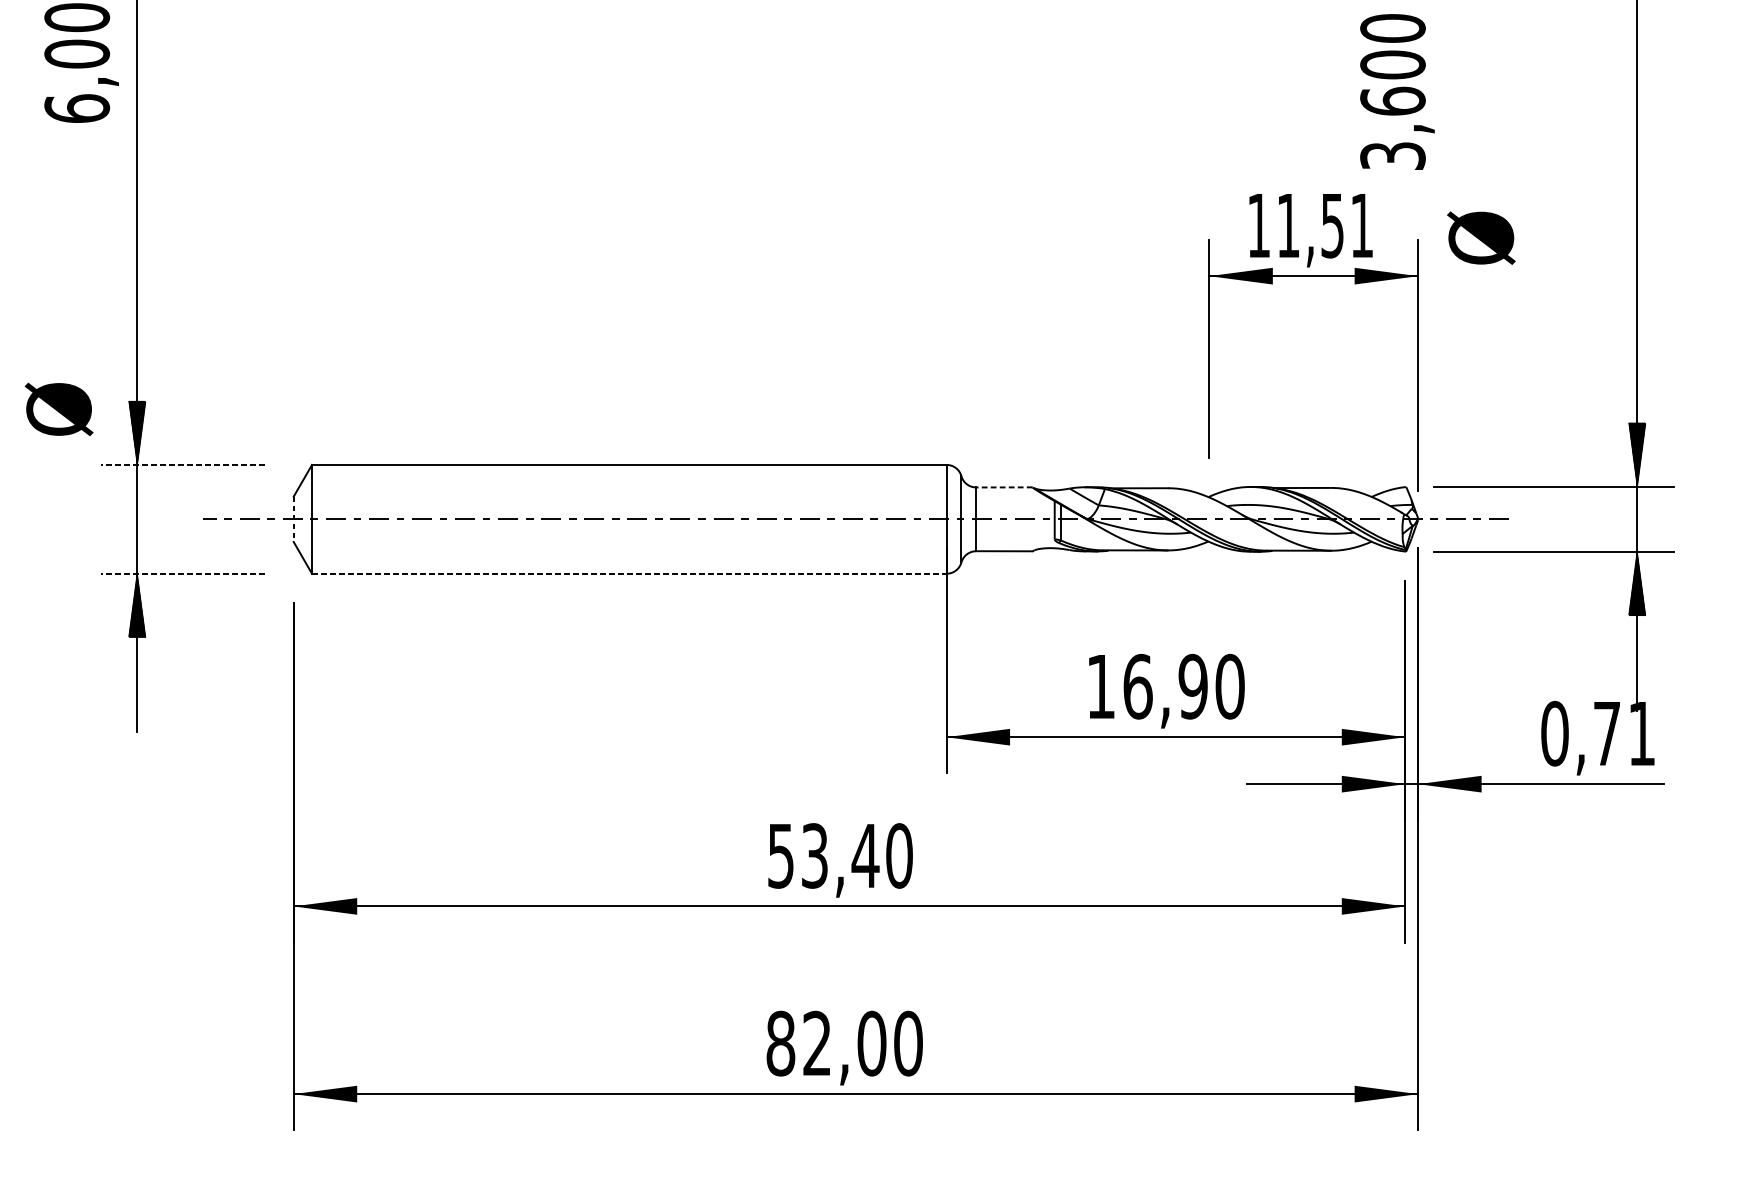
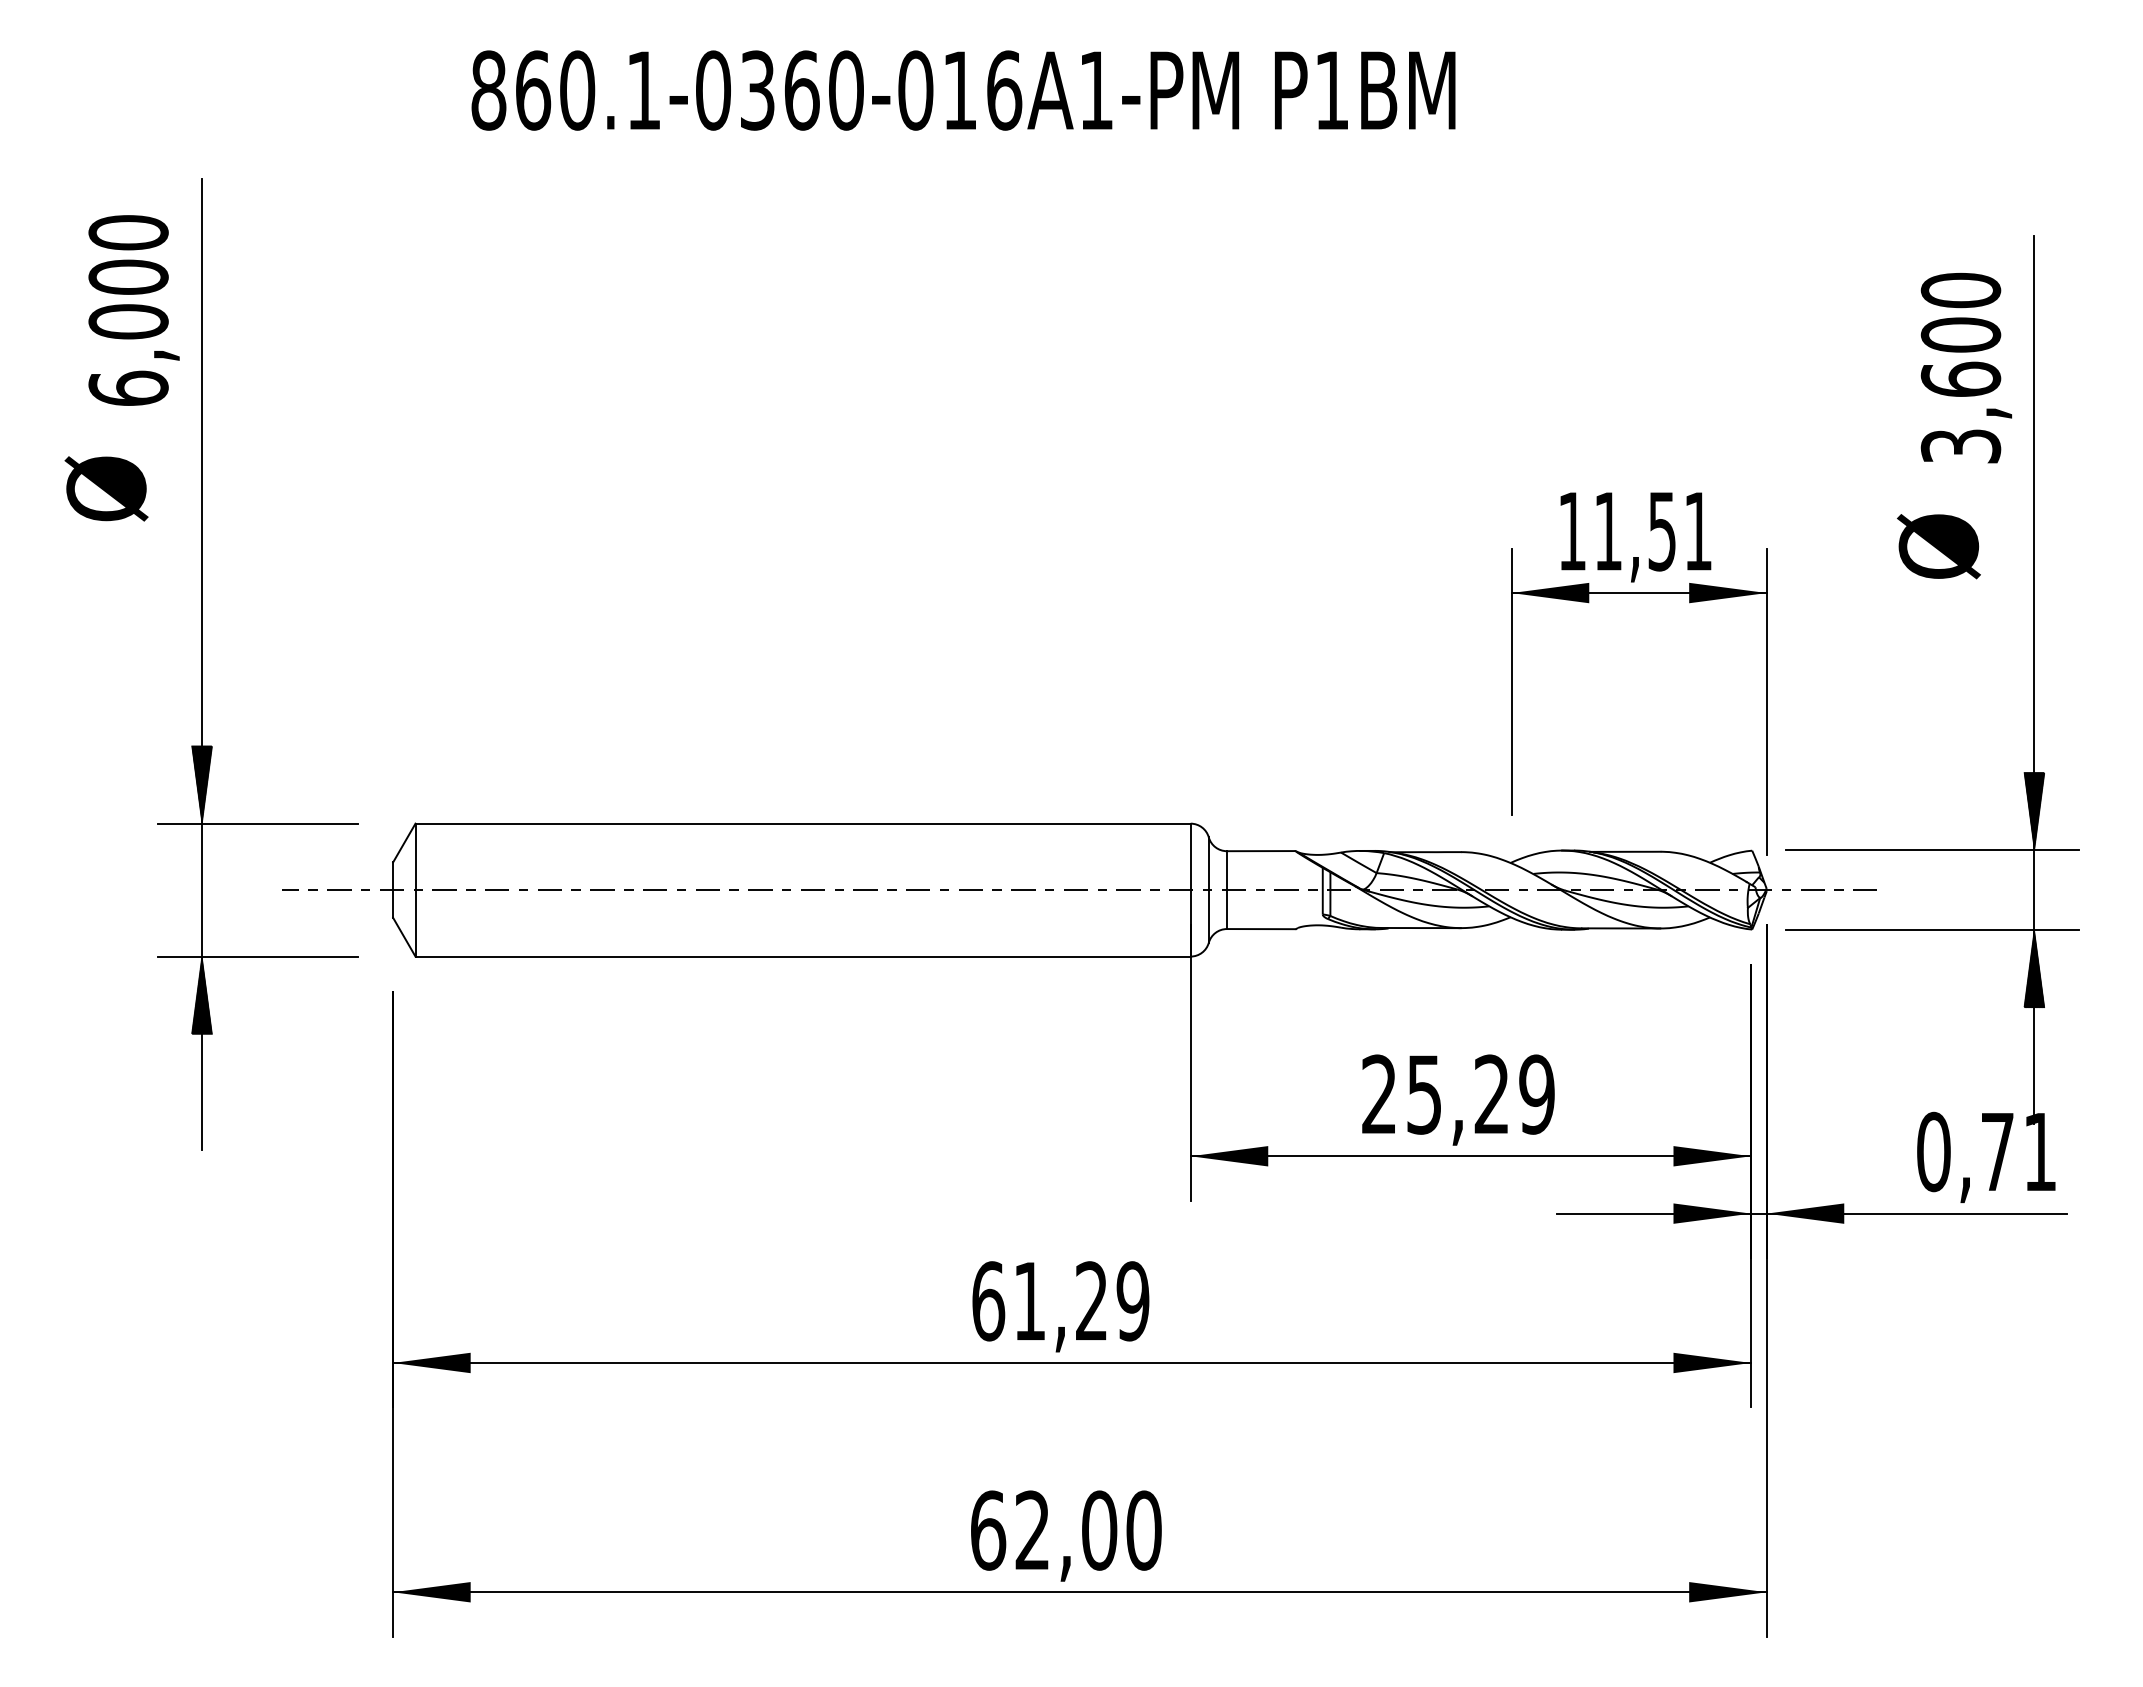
text: (1397, 92) -> (1966, 368), moved
text: (1480, 238) -> (1938, 546), moved
text: (59, 409) -> (106, 488), moved
line: (182, 464) -> (257, 823), dashed -> solid
line: (1003, 487) -> (1260, 851), dashed -> solid
line: (294, 519) -> (393, 890), dashed -> solid
line: (182, 573) -> (257, 956), dashed -> solid
line: (629, 573) -> (803, 956), dashed -> solid
text: (1165, 686) -> (1458, 1094), 16,90 -> 25,29
text: (840, 856) -> (1060, 1301), 53,40 -> 61,29
text: (781, 1043) -> (988, 1530), 82,00 -> 62,00

